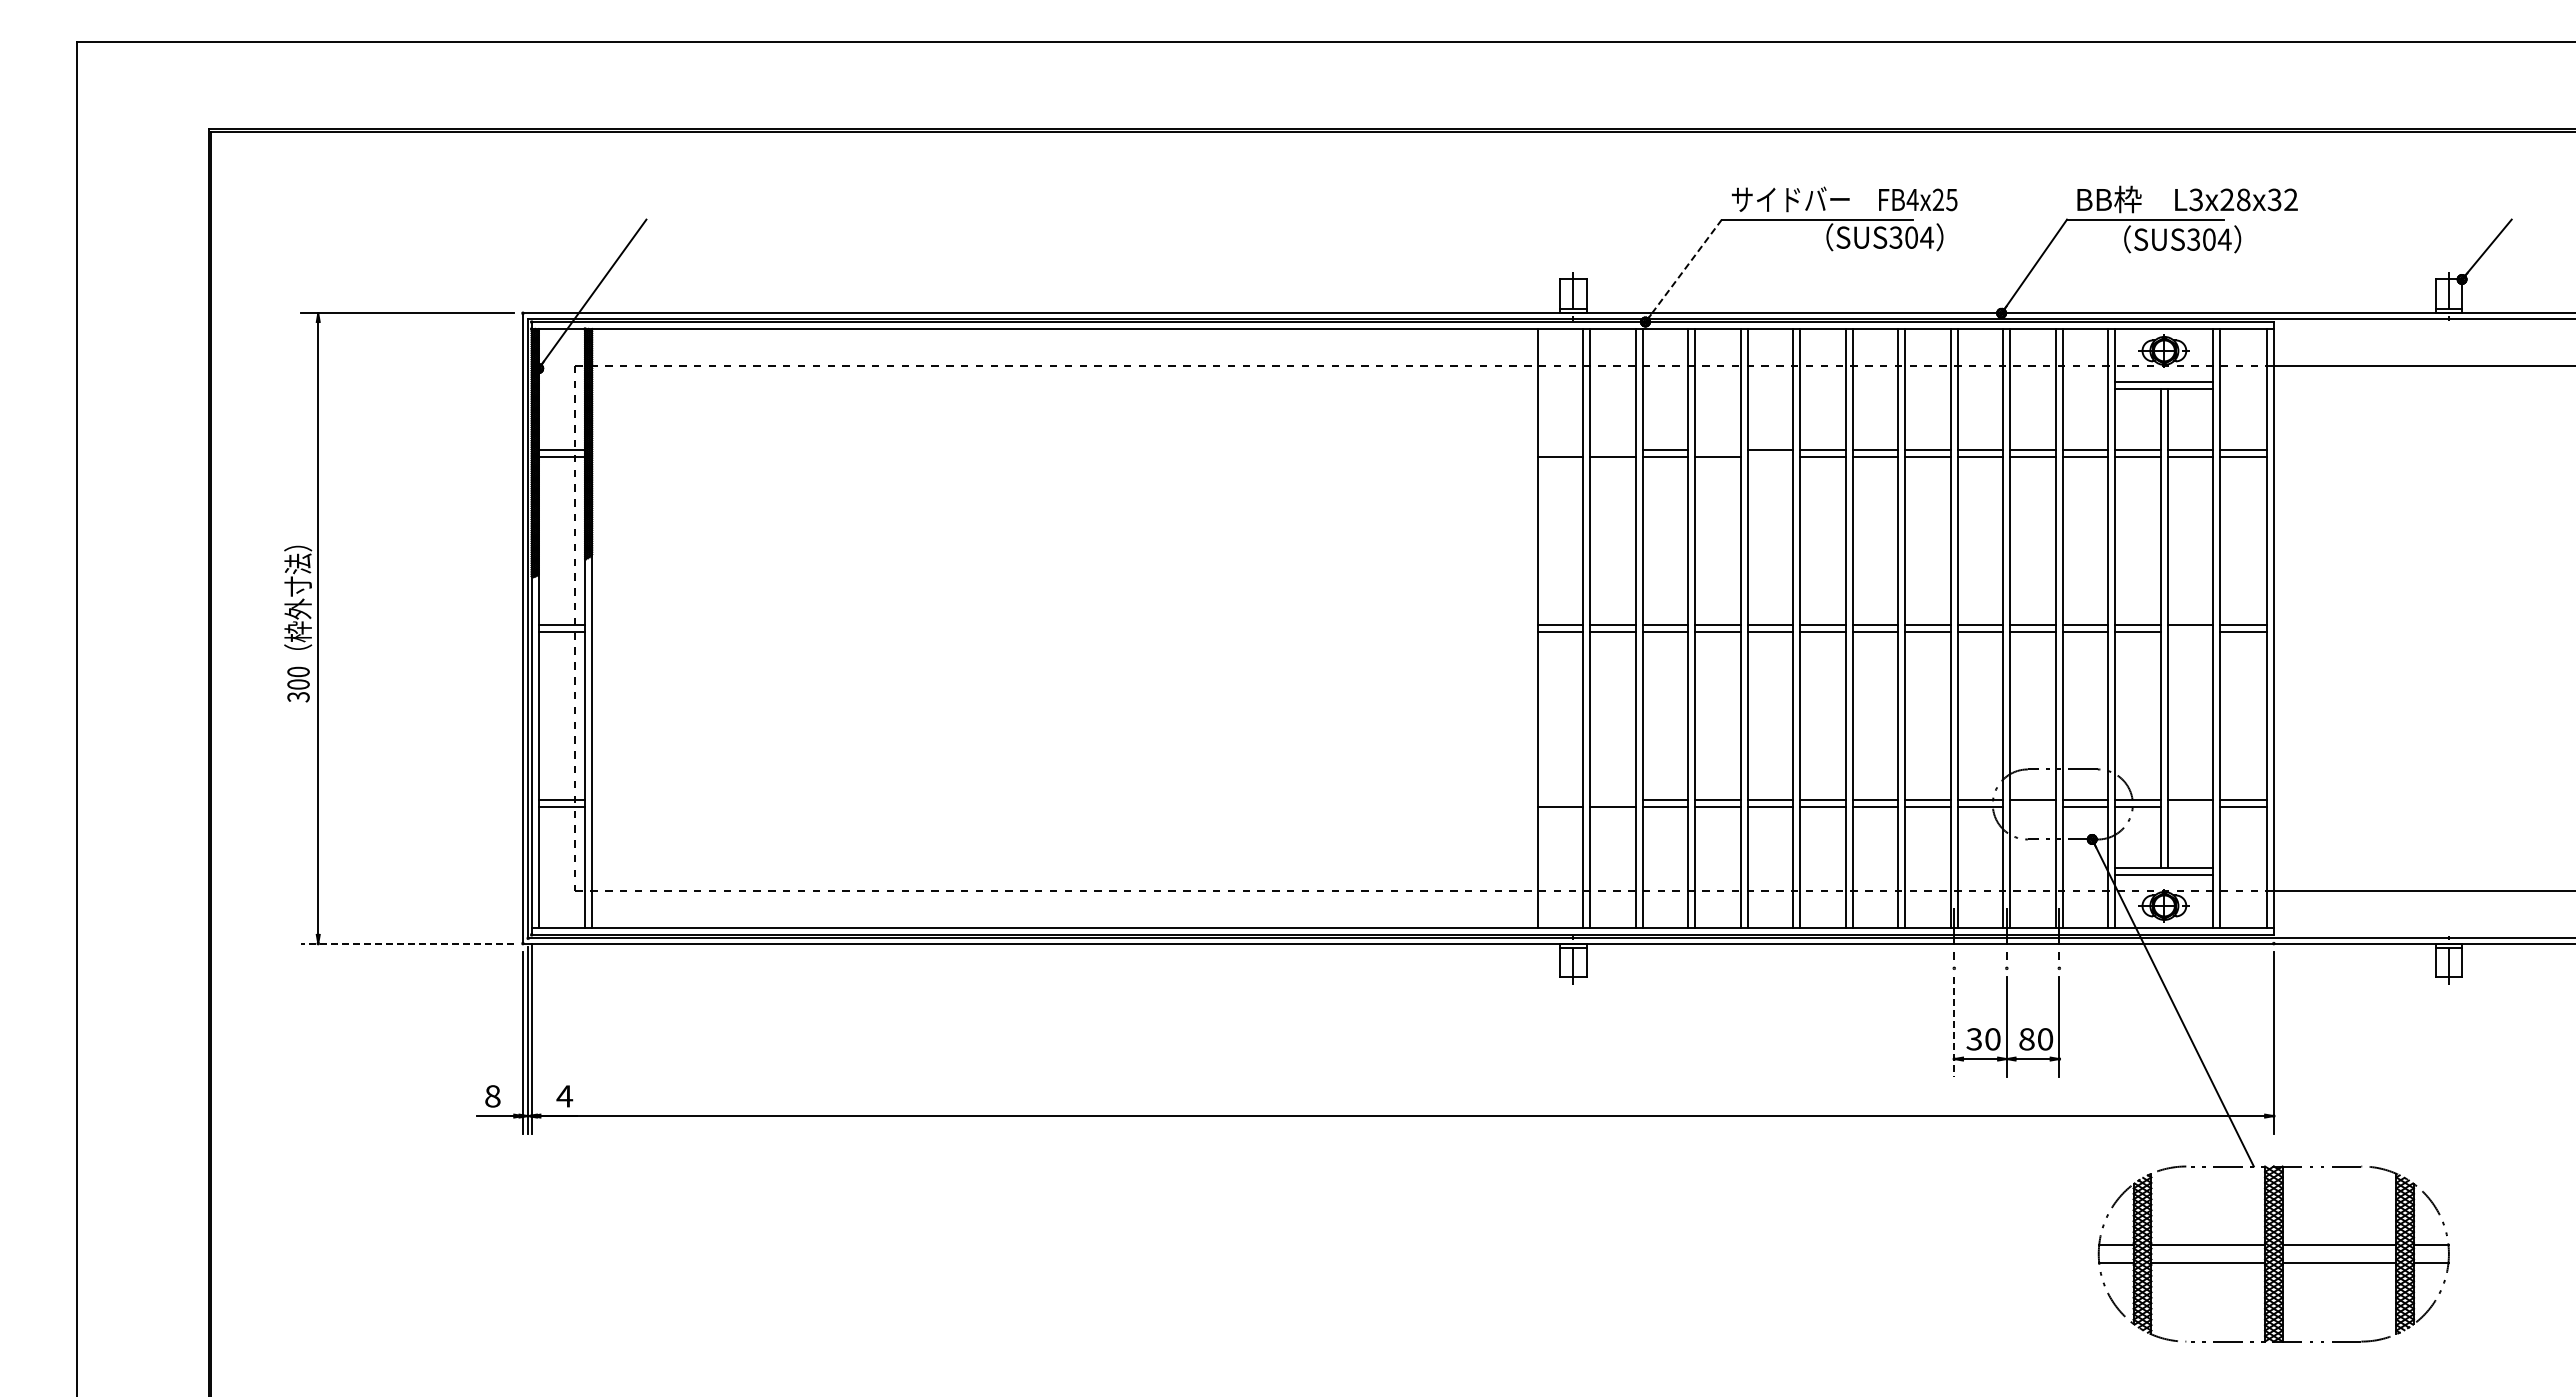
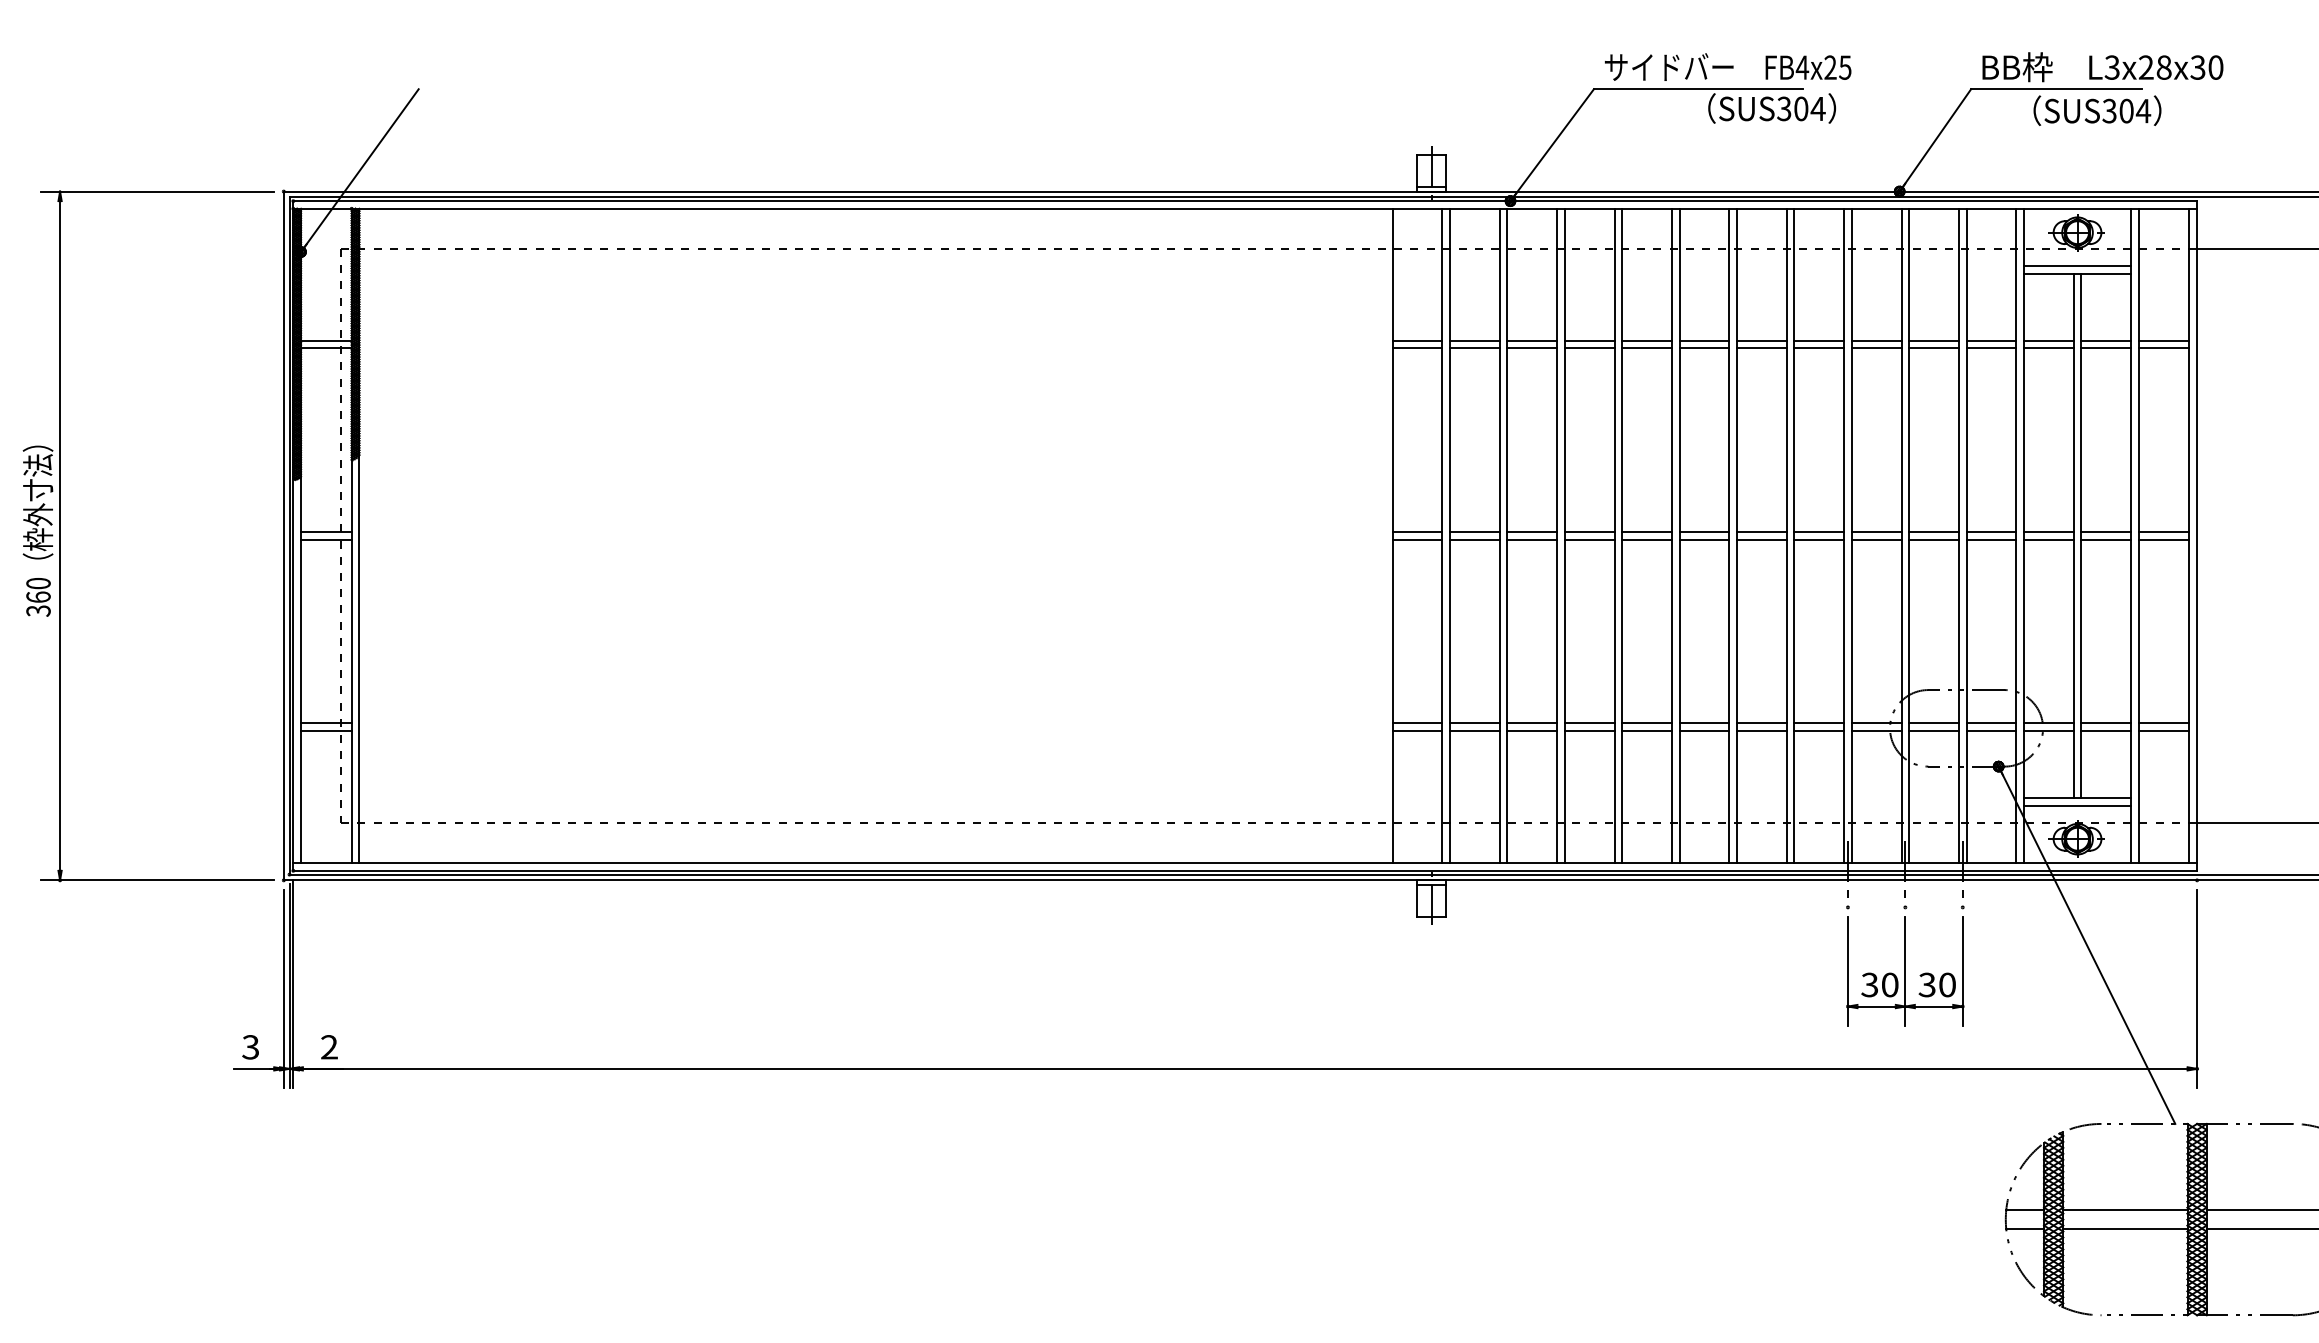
text: (2290, 199) -> (2215, 67), L3x28x32 -> L3x28x30
line: (1684, 270) -> (1553, 144), dashed -> solid
line: (1560, 449) -> (1417, 340), added
line: (1612, 449) -> (1474, 340), added
line: (1717, 449) -> (1589, 340), added
line: (1770, 456) -> (1647, 348), added
line: (2190, 631) -> (2106, 539), added
text: (298, 684) -> (38, 597), 300 -> 360
line: (1560, 800) -> (1417, 723), added
line: (1612, 800) -> (1474, 723), added
line: (2032, 807) -> (1933, 731), added
line: (2190, 807) -> (2106, 731), added
line: (407, 943) -> (157, 880), dashed -> solid
line: (1954, 1026) -> (1848, 970), dashed -> solid
text: (2026, 1039) -> (1926, 985), 80 -> 30
text: (492, 1096) -> (250, 1047), 8 -> 3
text: (564, 1096) -> (329, 1047), 4 -> 2

